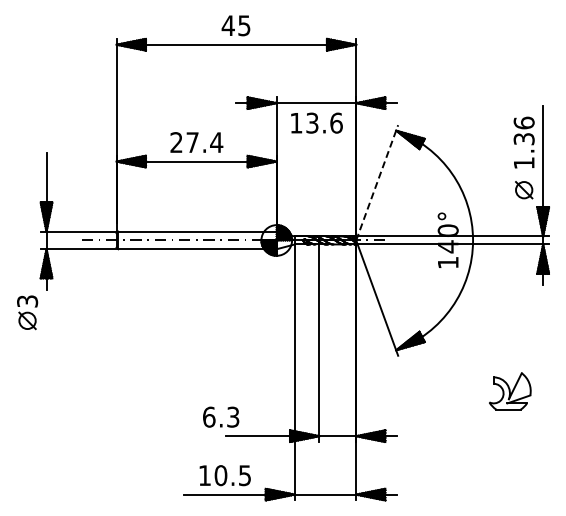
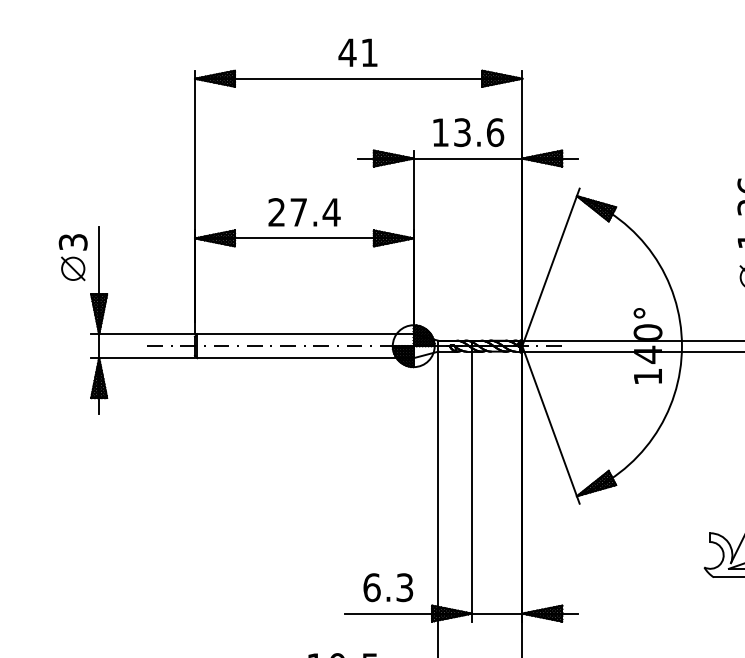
text: (244, 25) -> (369, 52), 45 -> 41
text: (316, 122) -> (468, 131), moved
line: (377, 182) -> (551, 266), dashed -> solid
part: (27, 312) -> (73, 257), moved
text: (221, 416) -> (388, 586), moved

